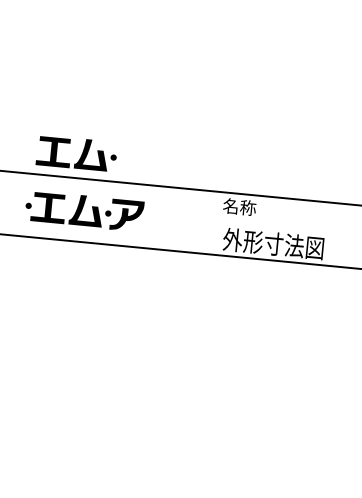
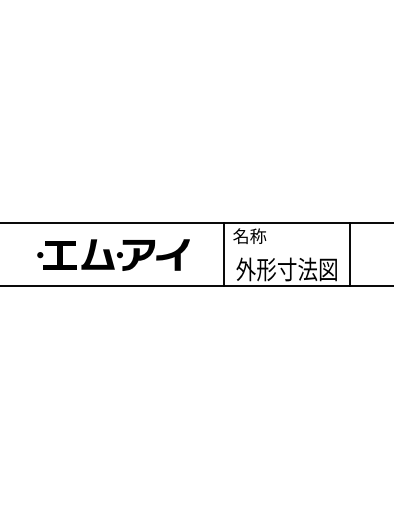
part: (76, 153) -> (82, 198), removed
fill: (160, 218) -> (172, 254), added
line: (212, 223) -> (224, 254), added
line: (337, 235) -> (349, 254), added

